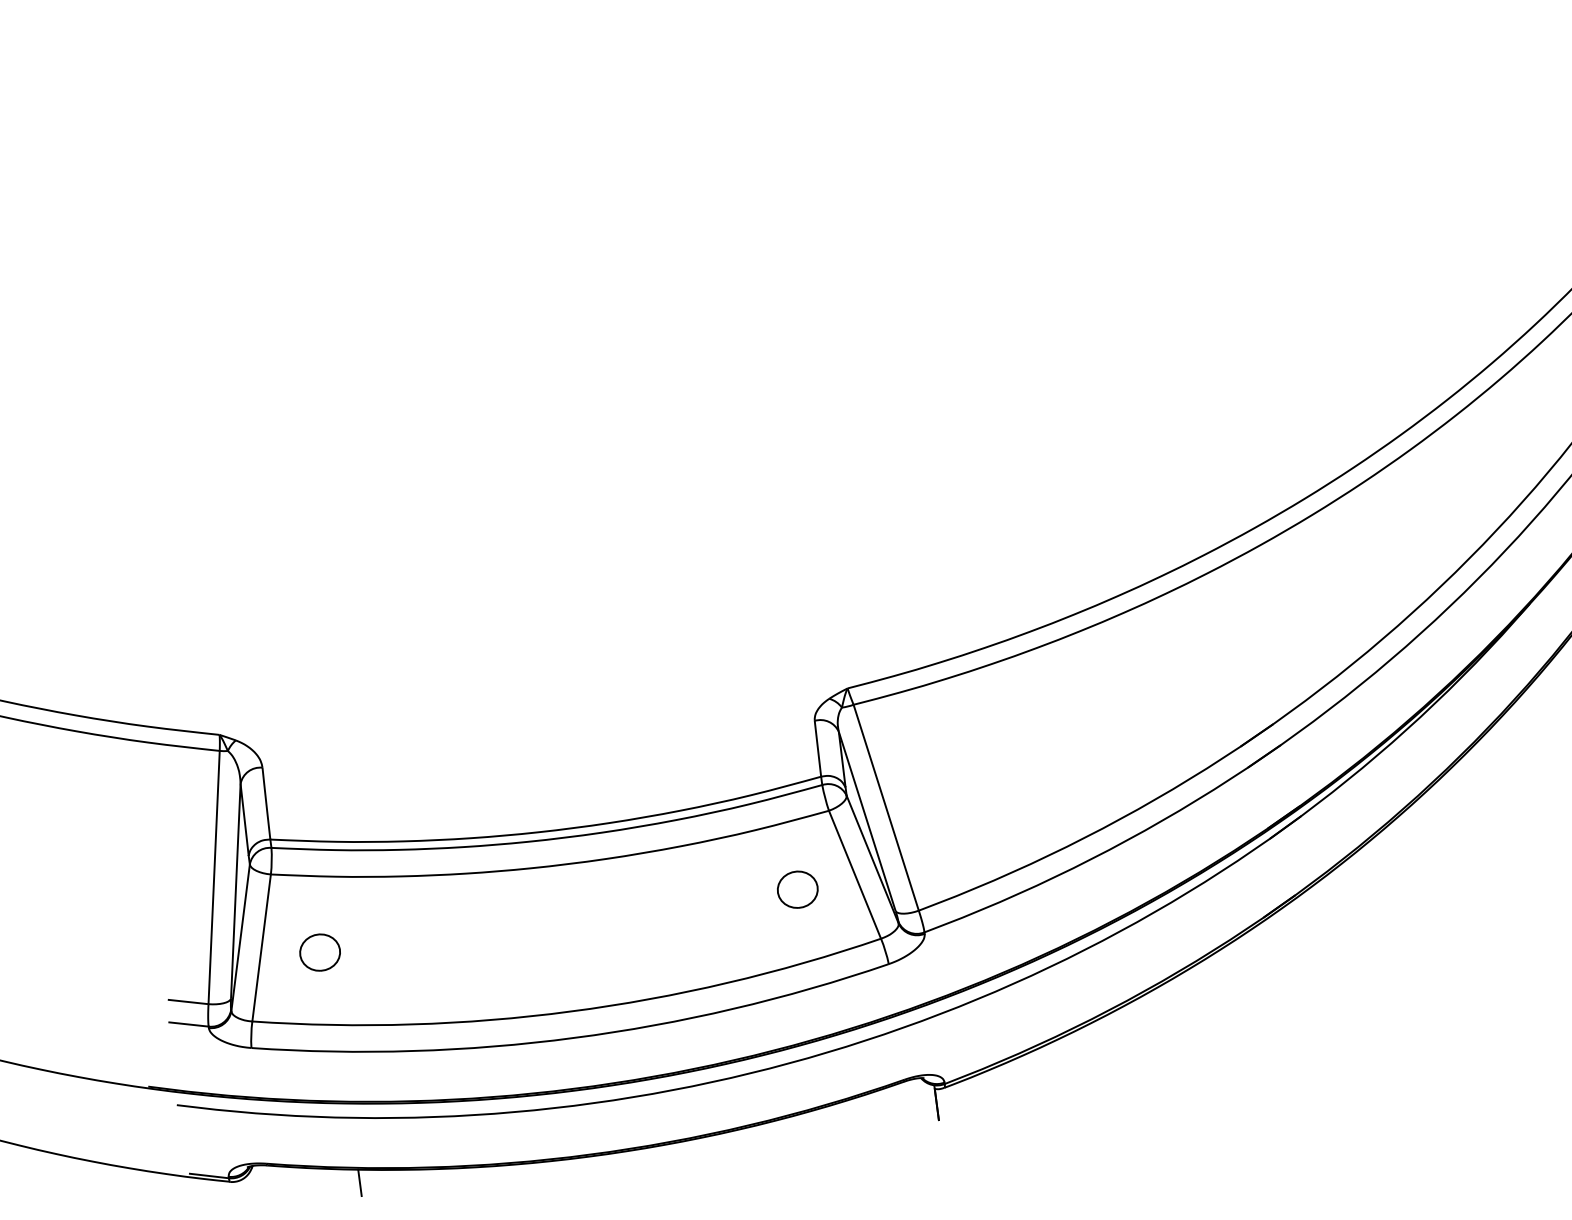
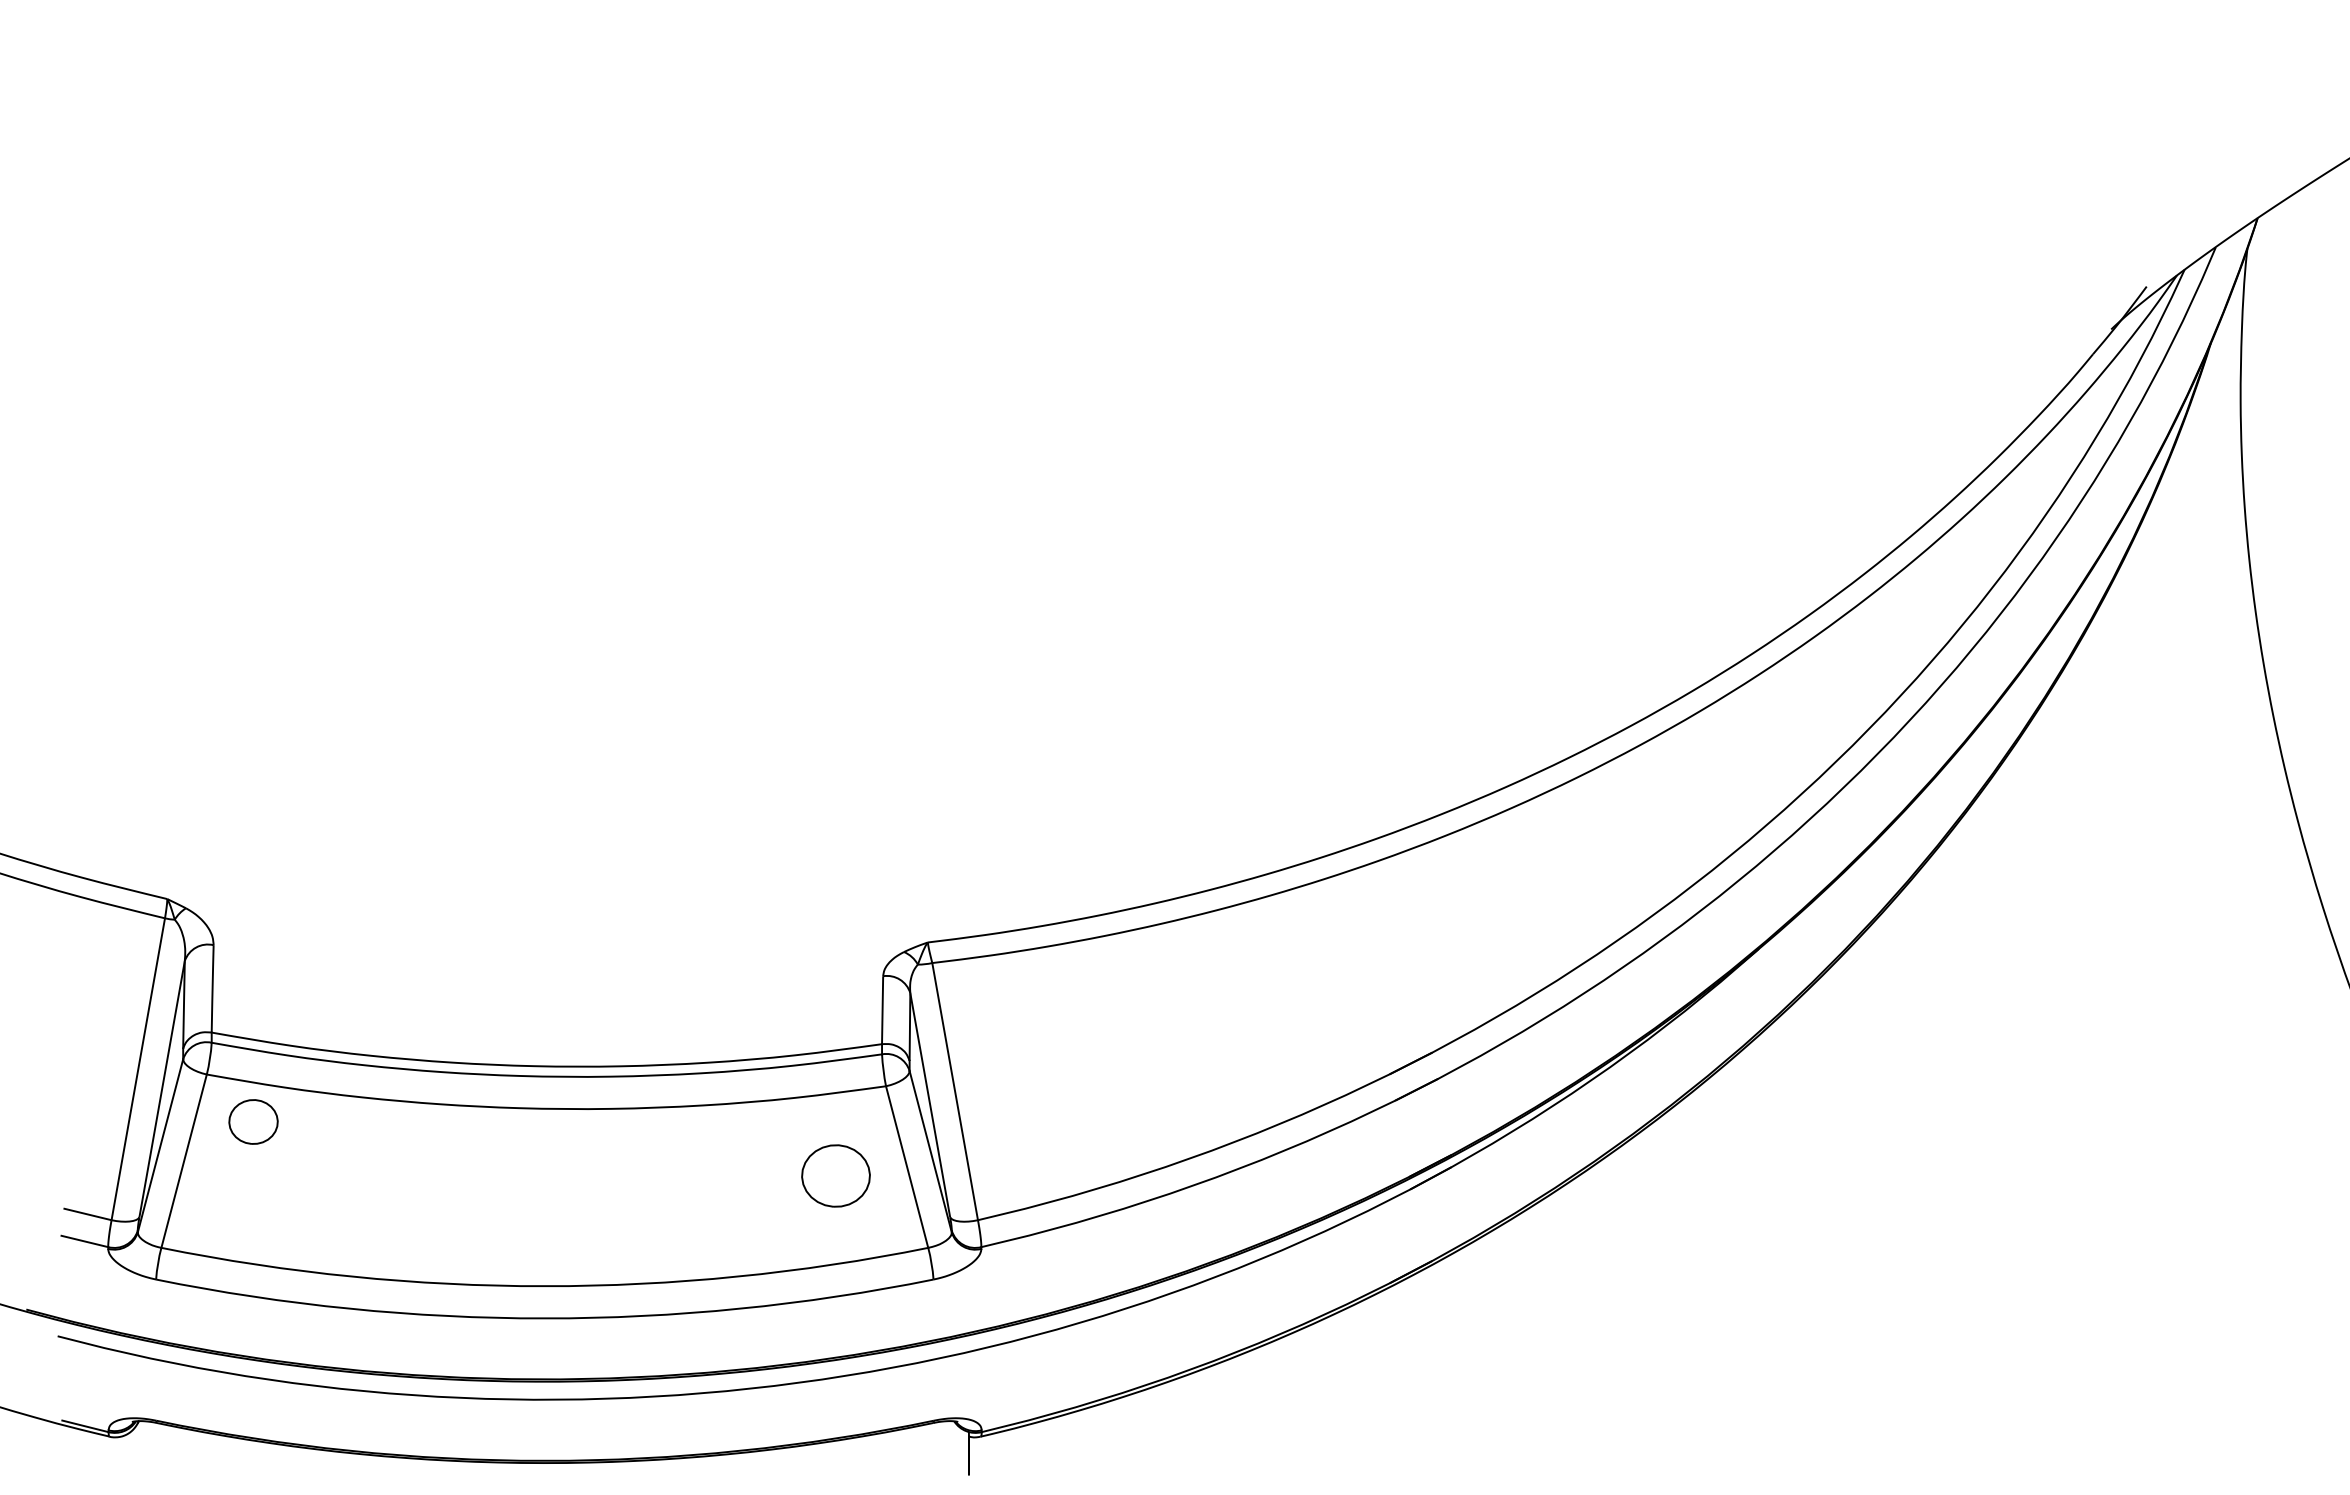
part: (798, 889) -> (836, 1175), size x1.4
part: (320, 952) -> (253, 1121), moved
line: (359, 1183) -> (264, 1458), removed

